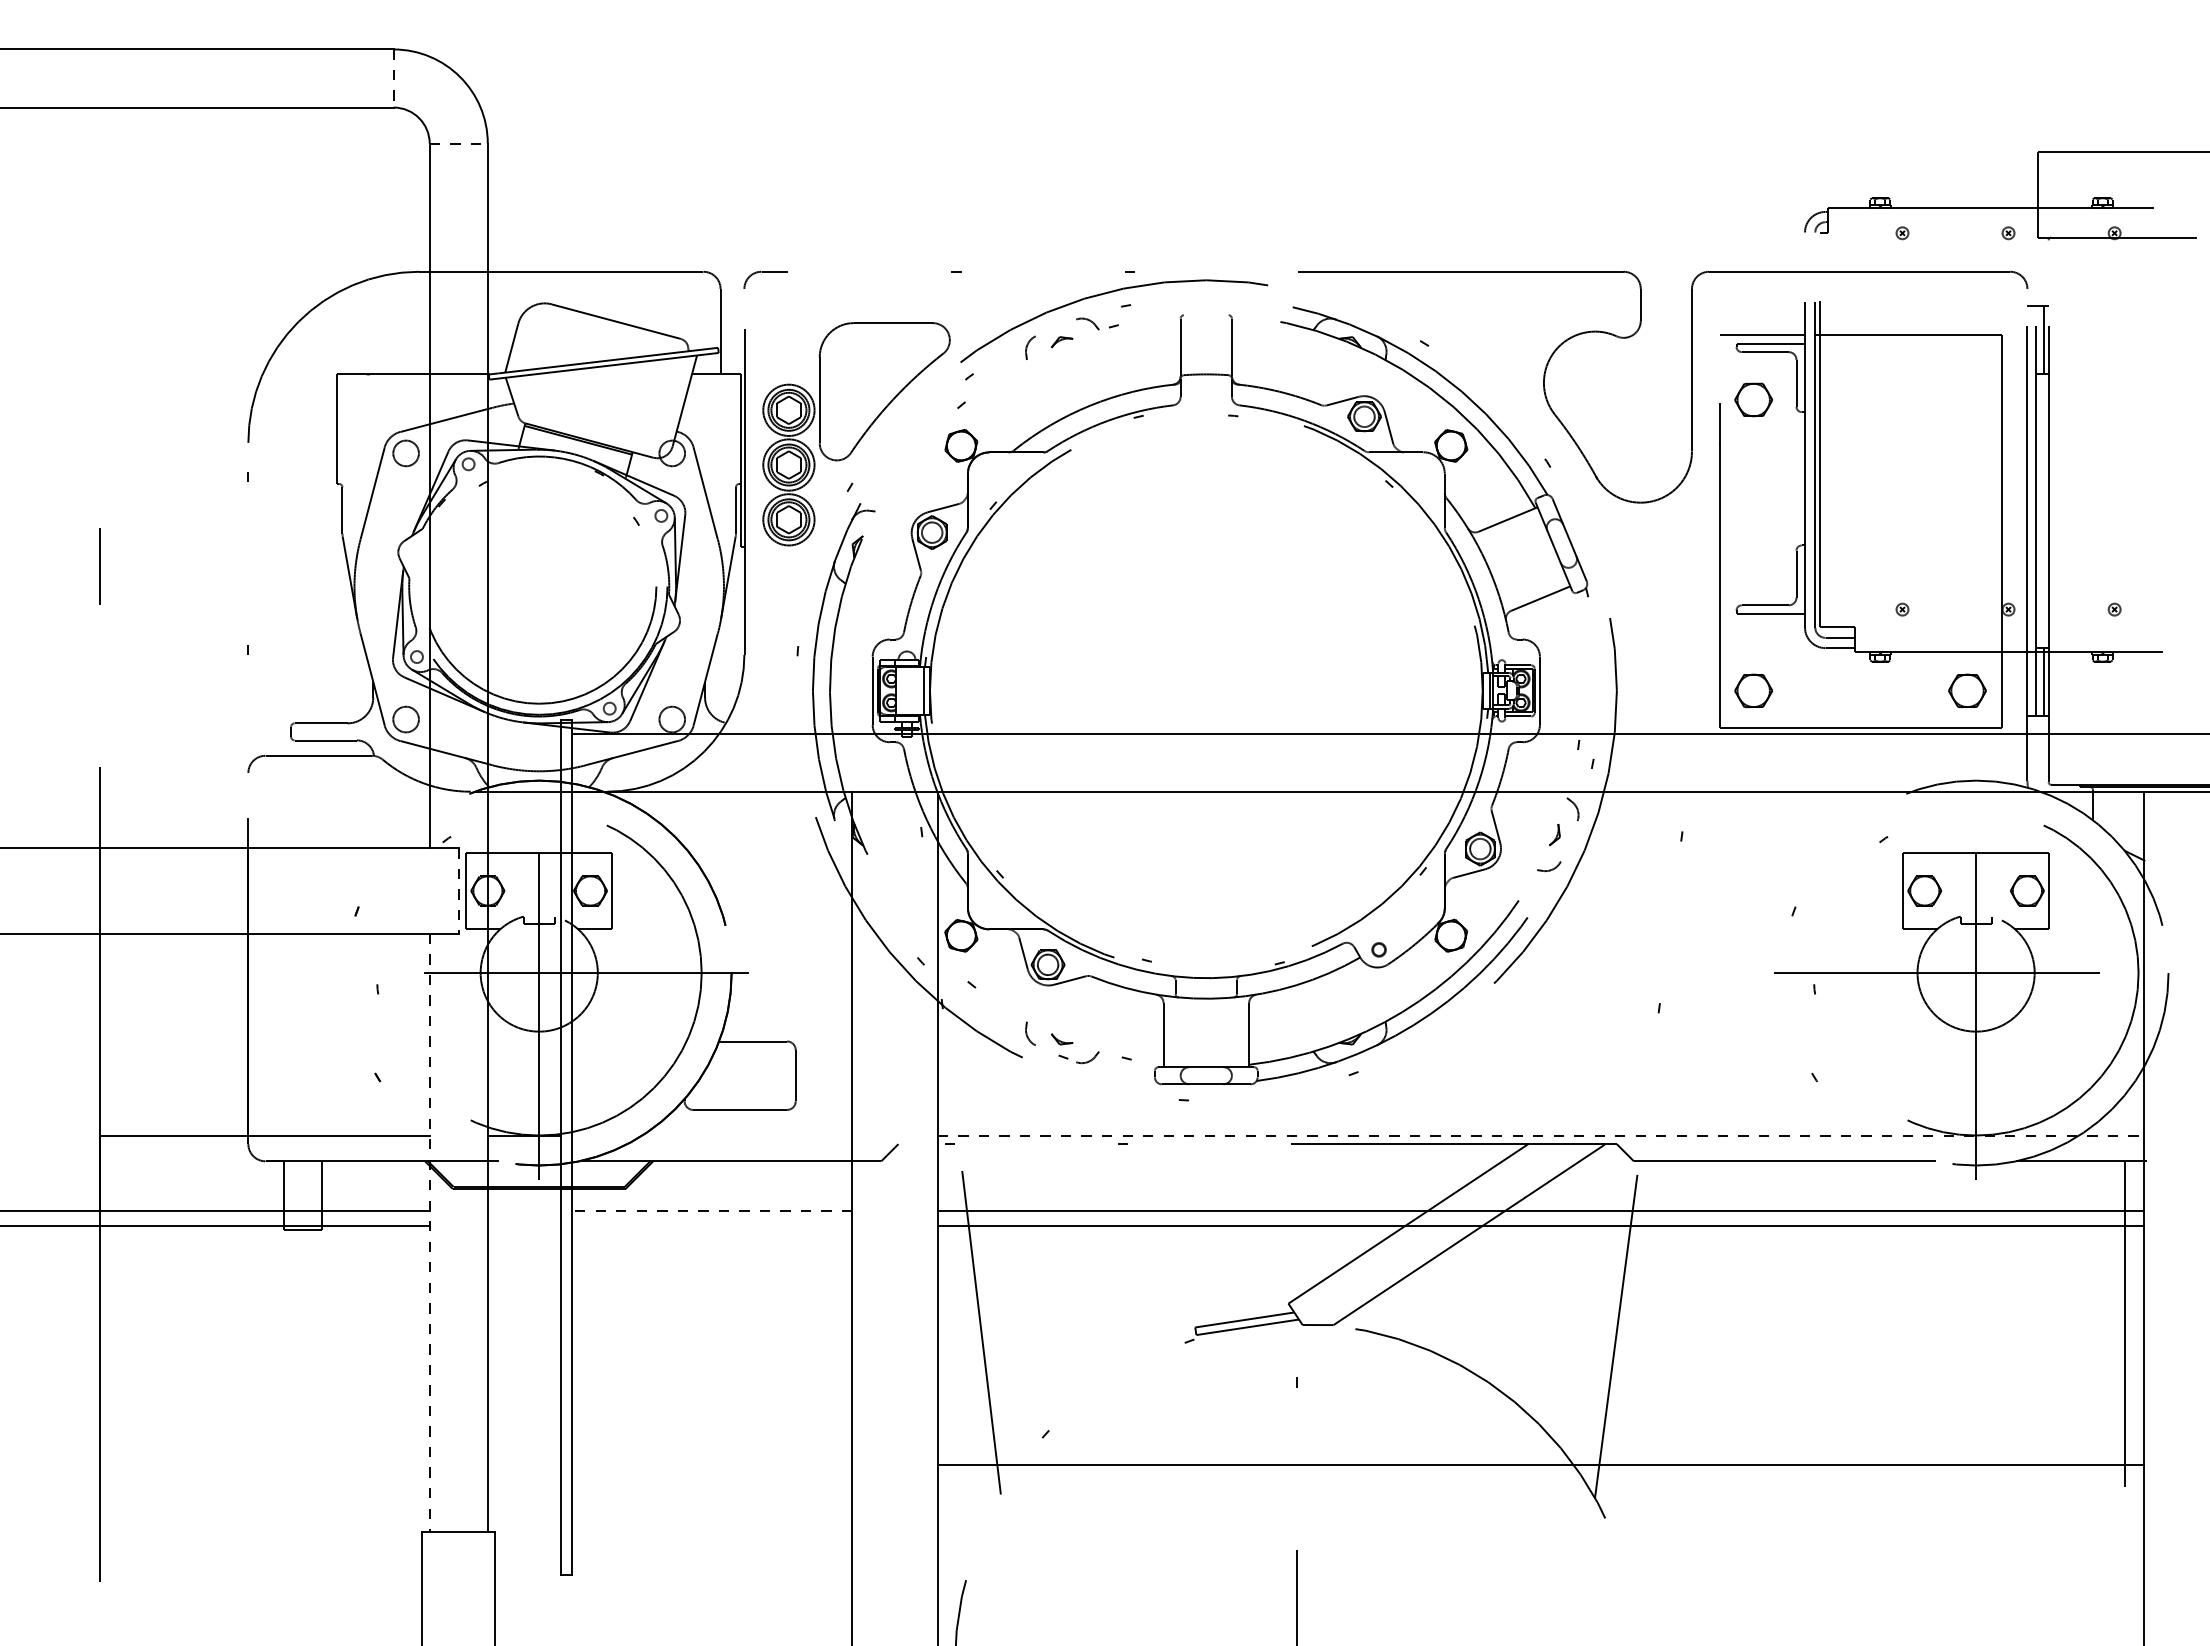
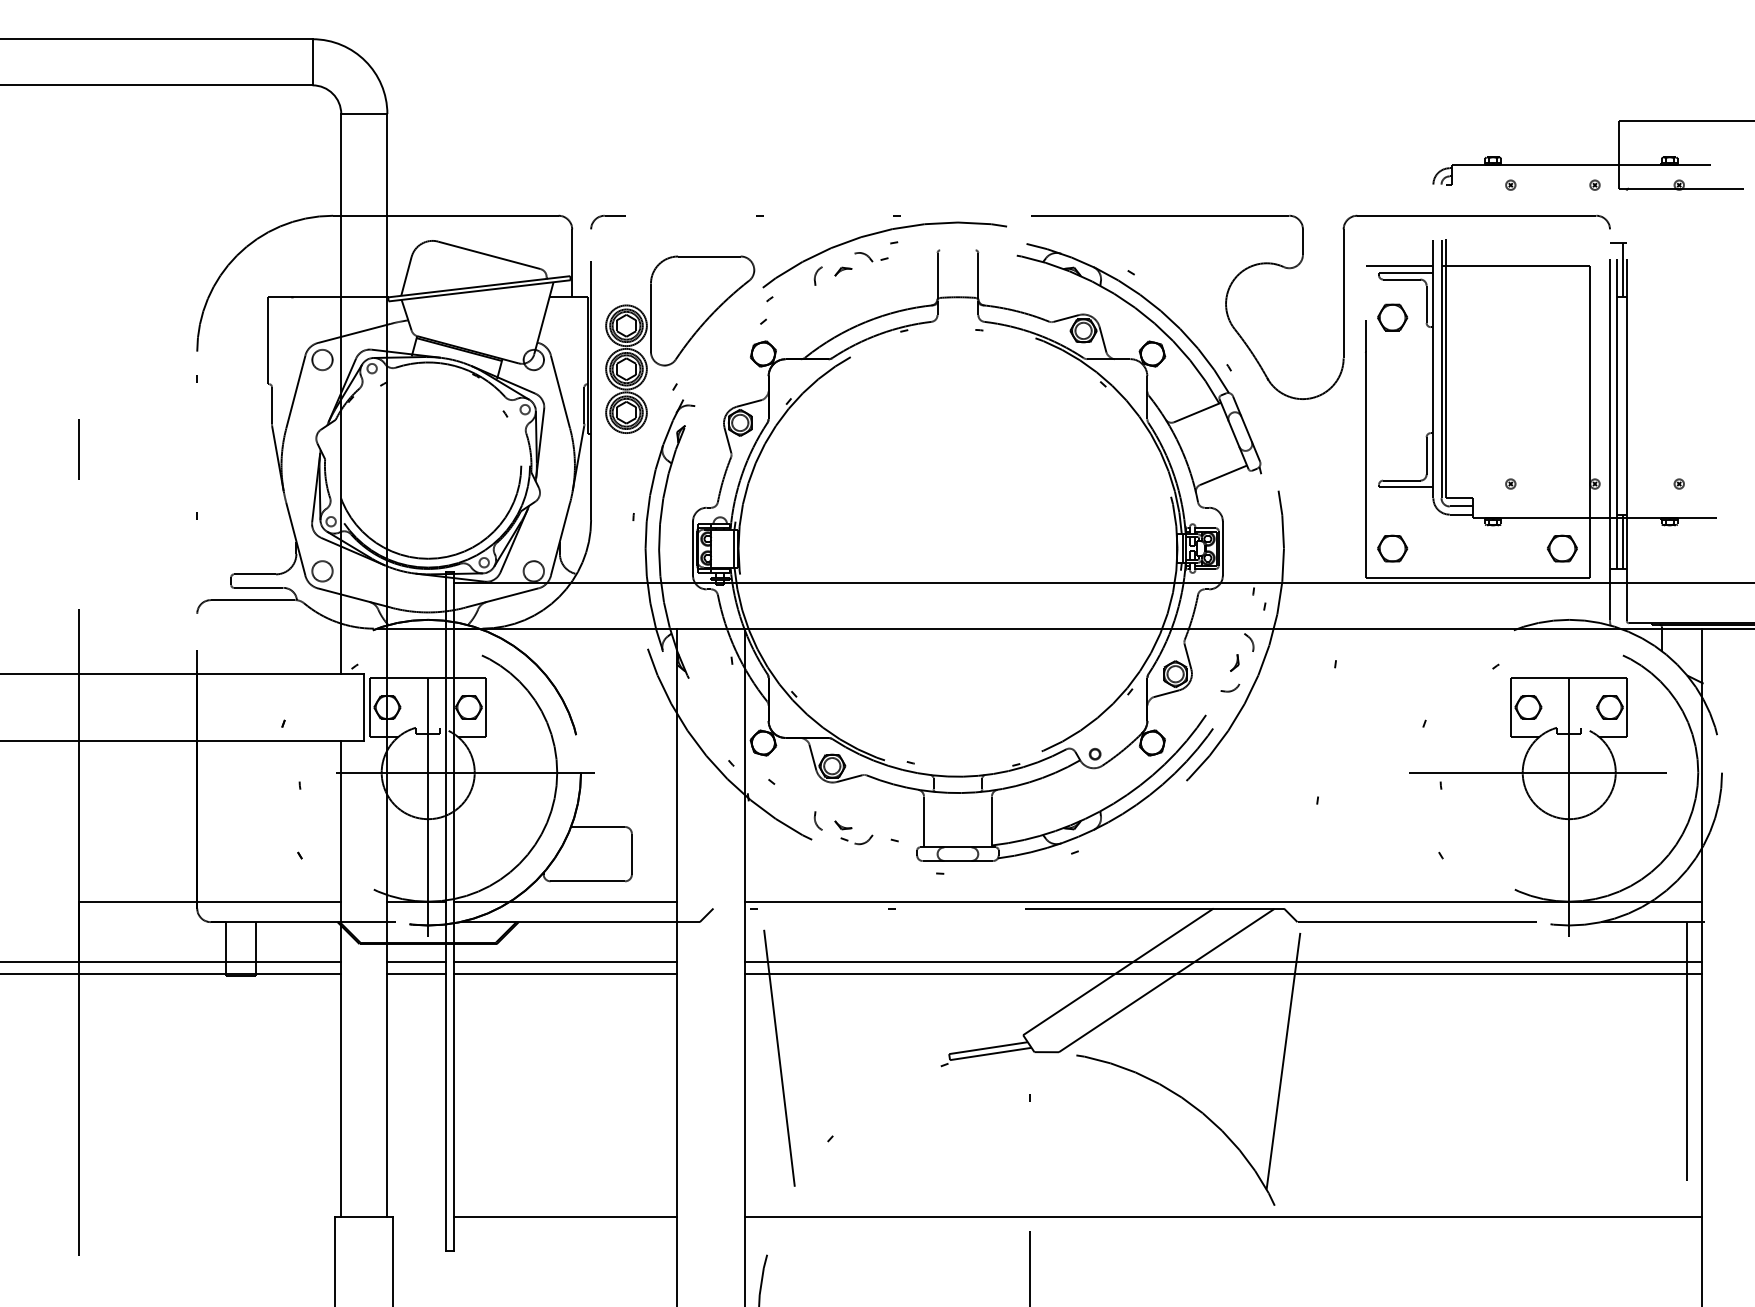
line: (393, 78) -> (312, 62), dashed -> solid
line: (459, 143) -> (364, 113), dashed -> solid
line: (458, 891) -> (364, 707), dashed -> solid
line: (711, 1135) -> (565, 901), added
line: (1540, 1135) -> (1223, 901), dashed -> solid
line: (524, 1210) -> (416, 961), added
line: (711, 1210) -> (565, 961), dashed -> solid
line: (524, 1226) -> (416, 973), added
line: (711, 1226) -> (565, 973), added
line: (429, 1233) -> (341, 979), dashed -> solid
line: (1540, 1465) -> (1223, 1216), moved
line: (711, 1532) -> (565, 1216), added

